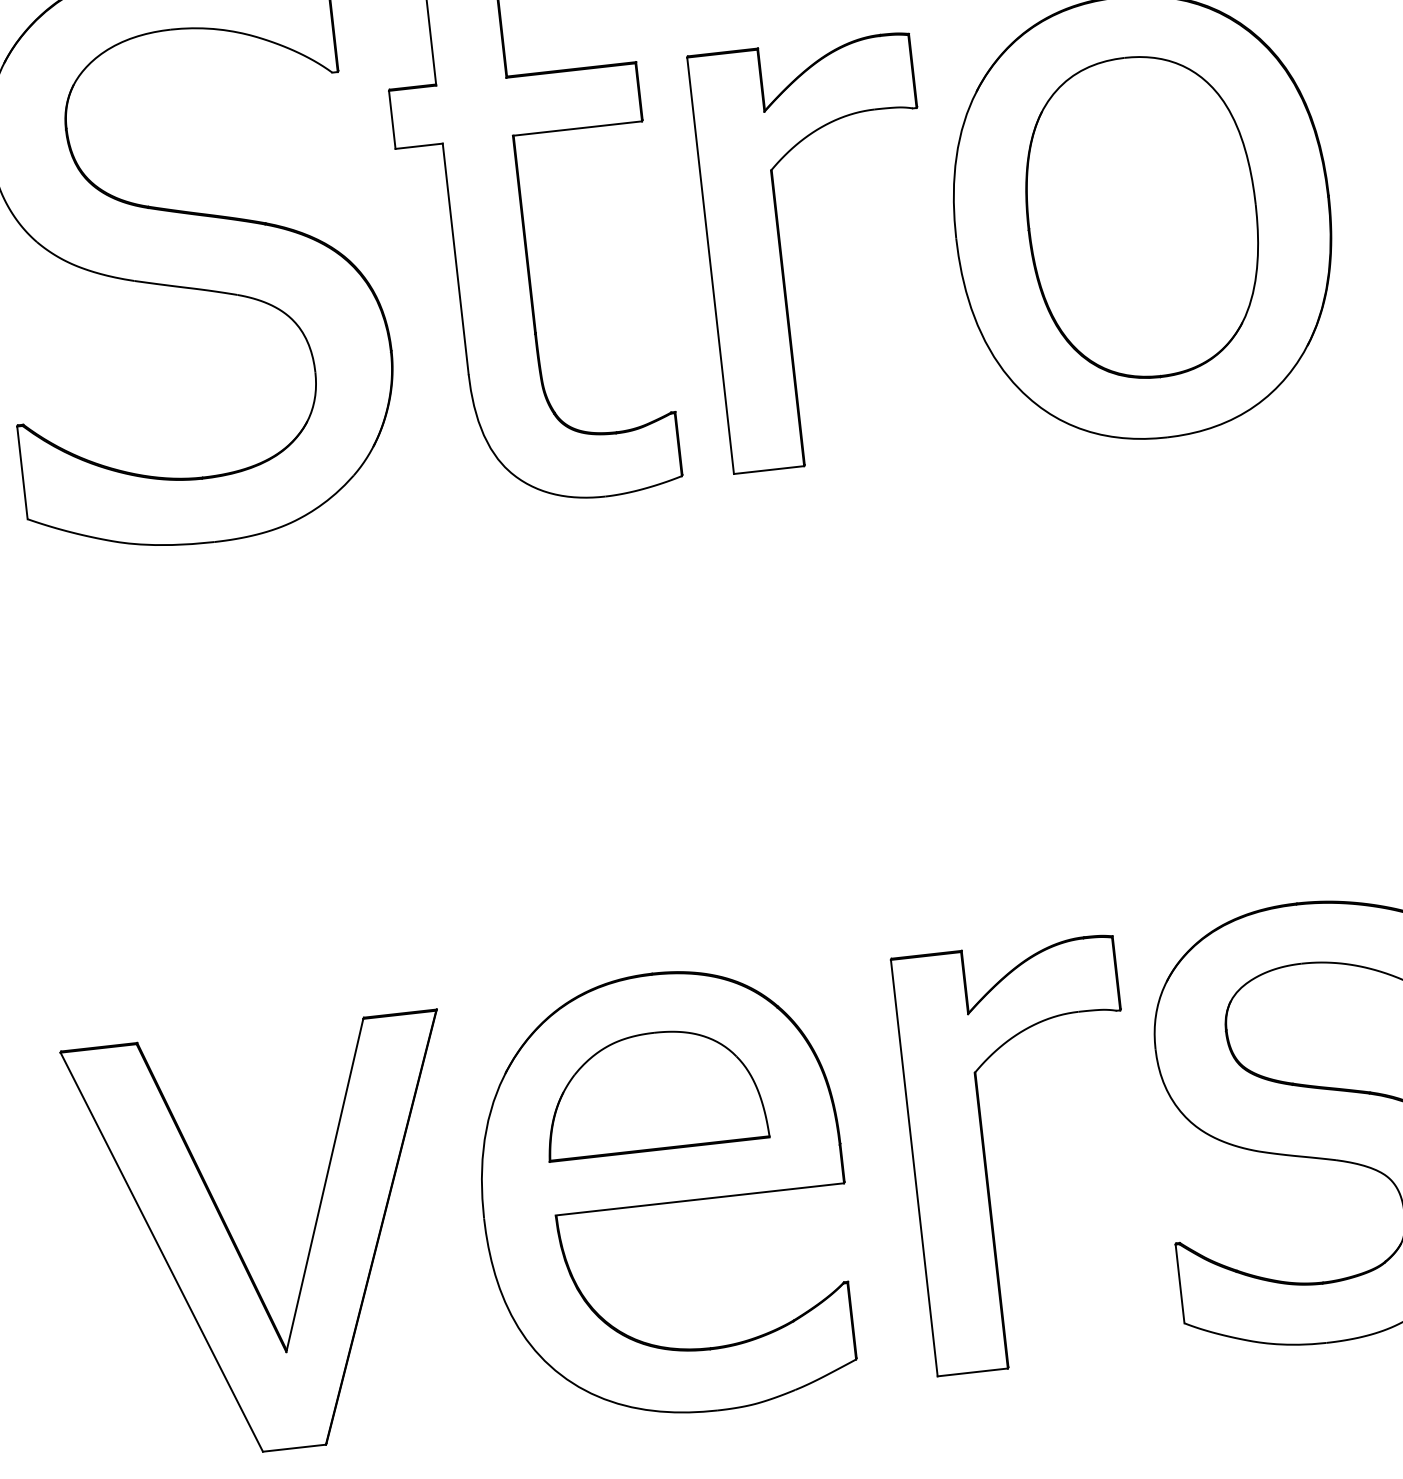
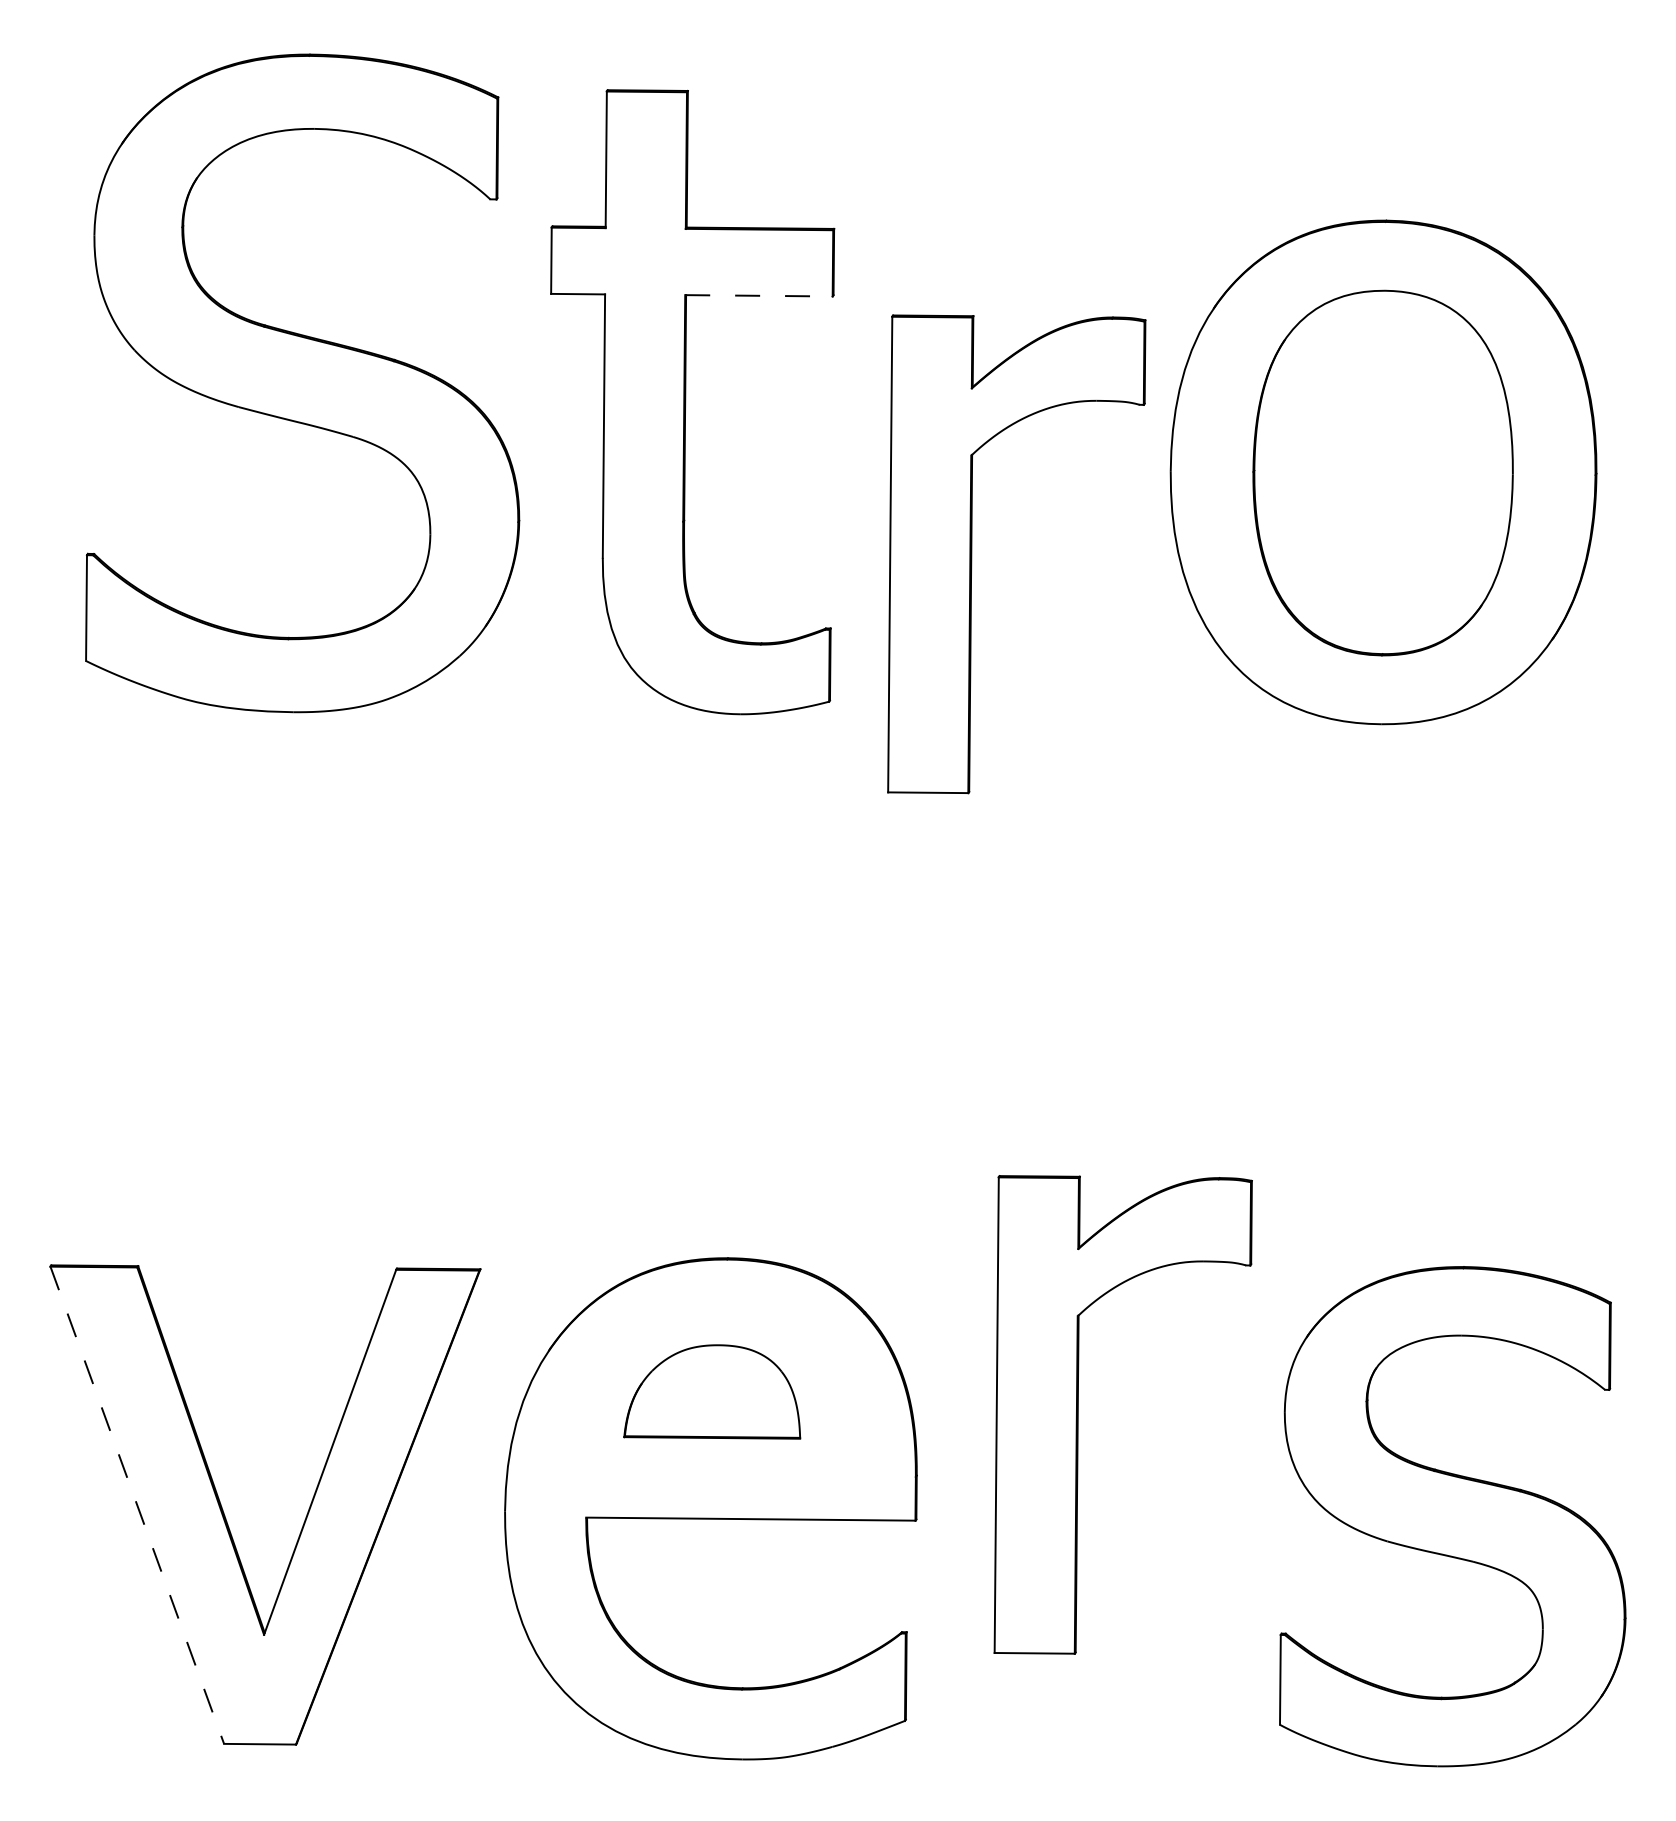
line: (577, 128) -> (758, 295), solid -> dashed
part: (782, 257) -> (972, 554), moved
part: (651, 1091) -> (711, 1391), size x0.7
part: (985, 1158) -> (1078, 1414), moved
line: (161, 1252) -> (137, 1505), solid -> dashed

